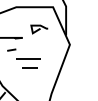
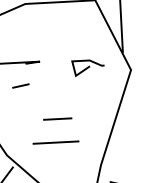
curve: (39, 29) -> (88, 67), moved
line: (28, 58) -> (55, 142), moved

